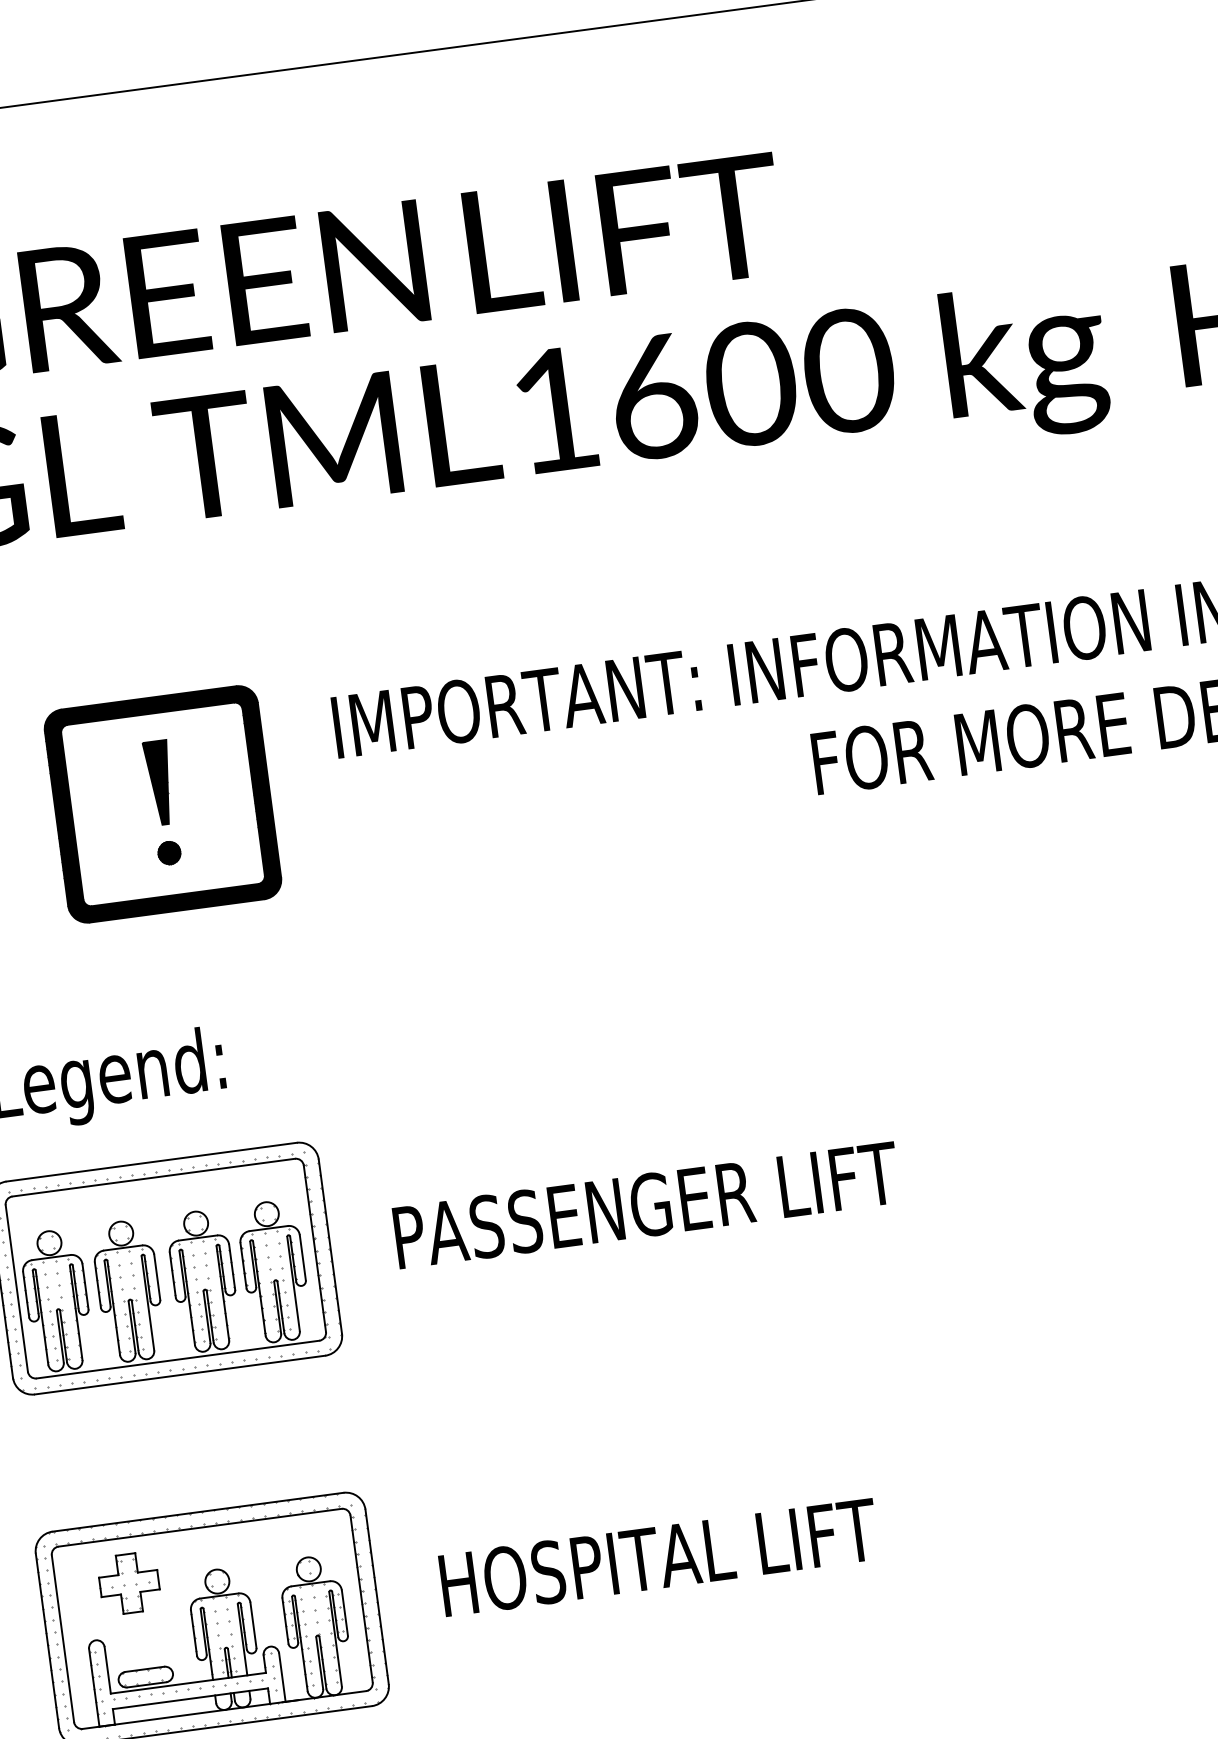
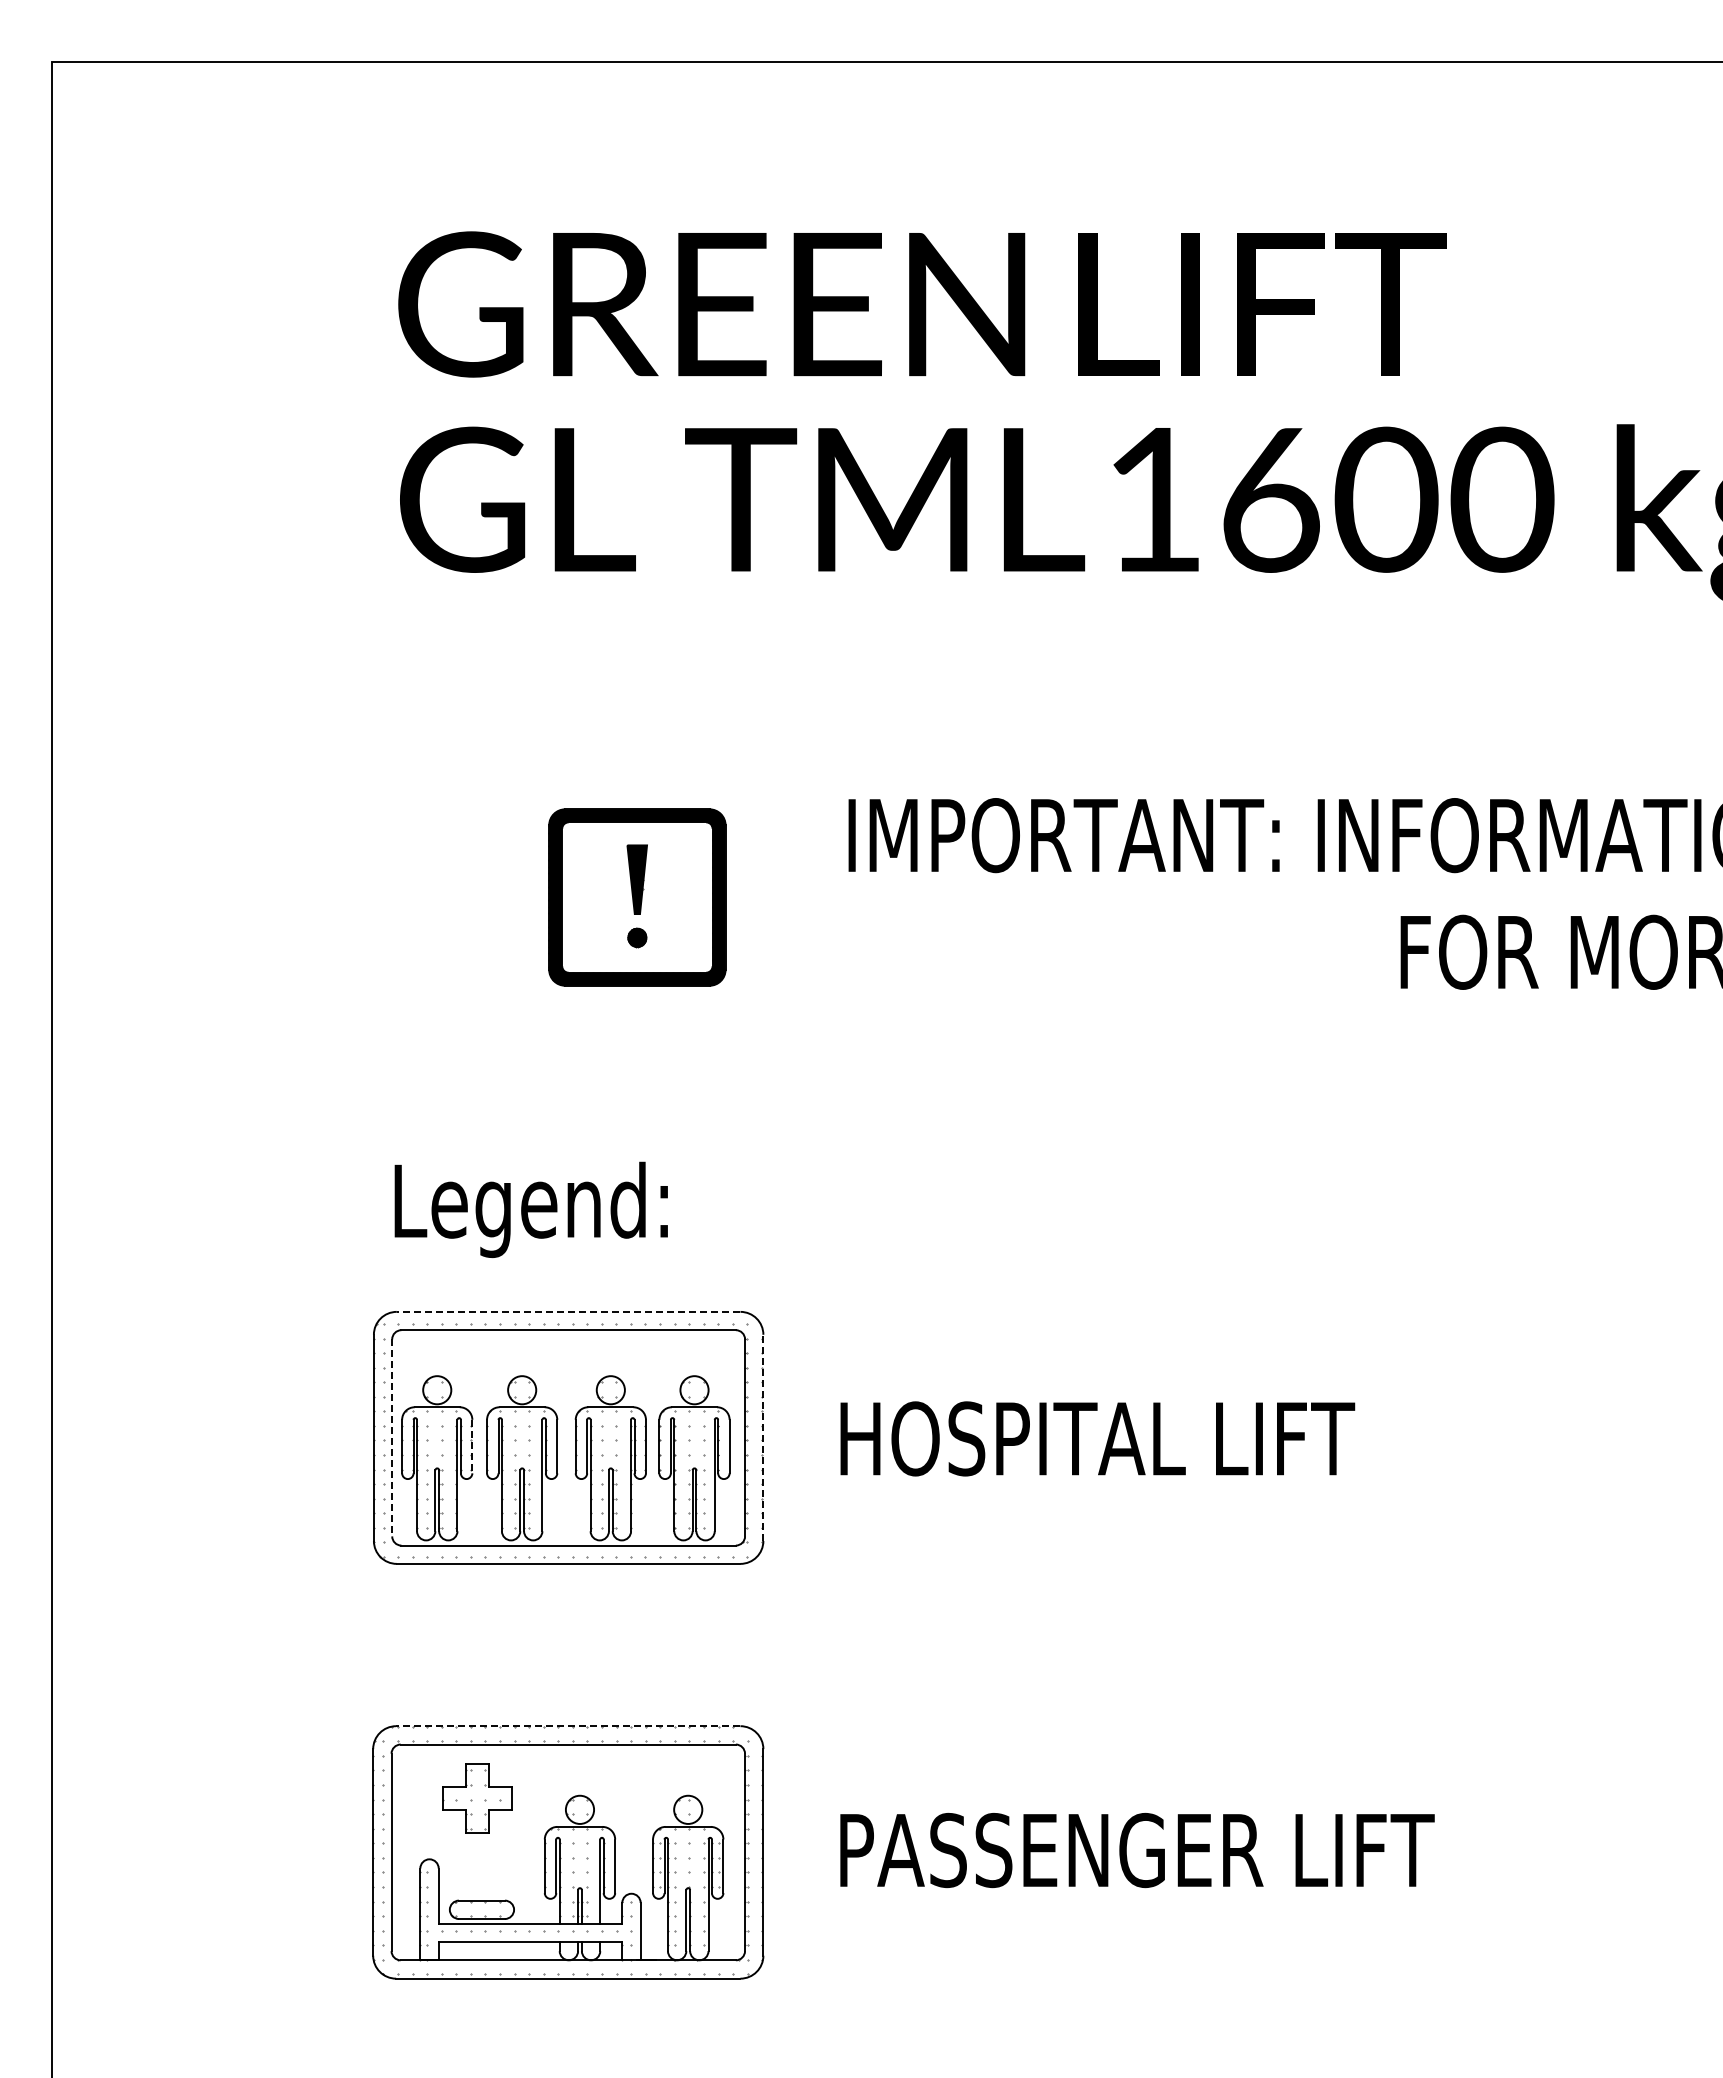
part: (163, 804) -> (637, 897), size x0.7
line: (151, 1161) -> (568, 1311), solid -> dashed
text: (649, 1204) -> (1140, 1438), PASSENGER LIFT -> HOSPITAL LIFT
line: (330, 1246) -> (763, 1437), solid -> dashed
line: (85, 1286) -> (472, 1446), solid -> dashed
line: (17, 1288) -> (392, 1437), solid -> dashed
line: (197, 1512) -> (567, 1726), solid -> dashed
text: (695, 1552) -> (1140, 1850), HOSPITAL LIFT -> PASSENGER LIFT

